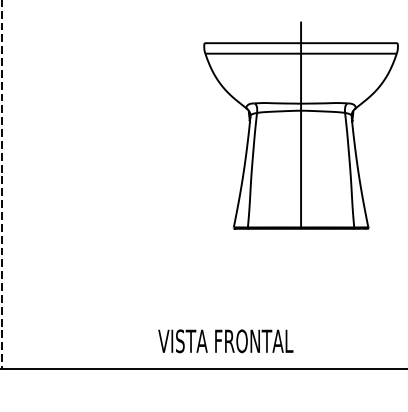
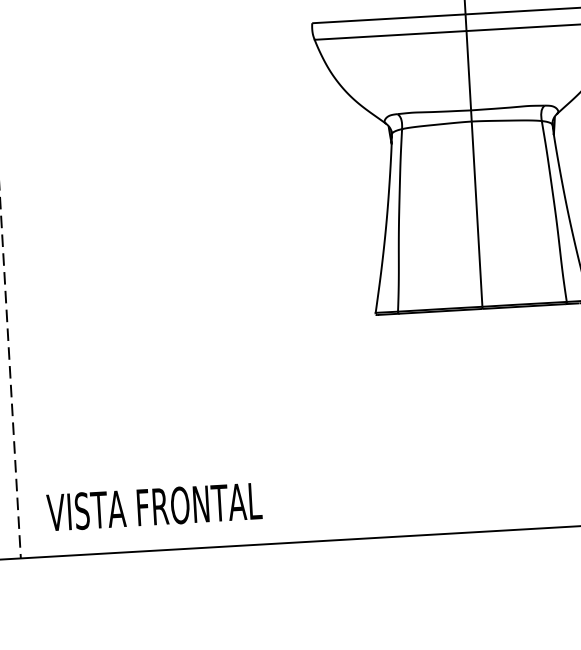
text: (225, 341) -> (153, 507), moved

